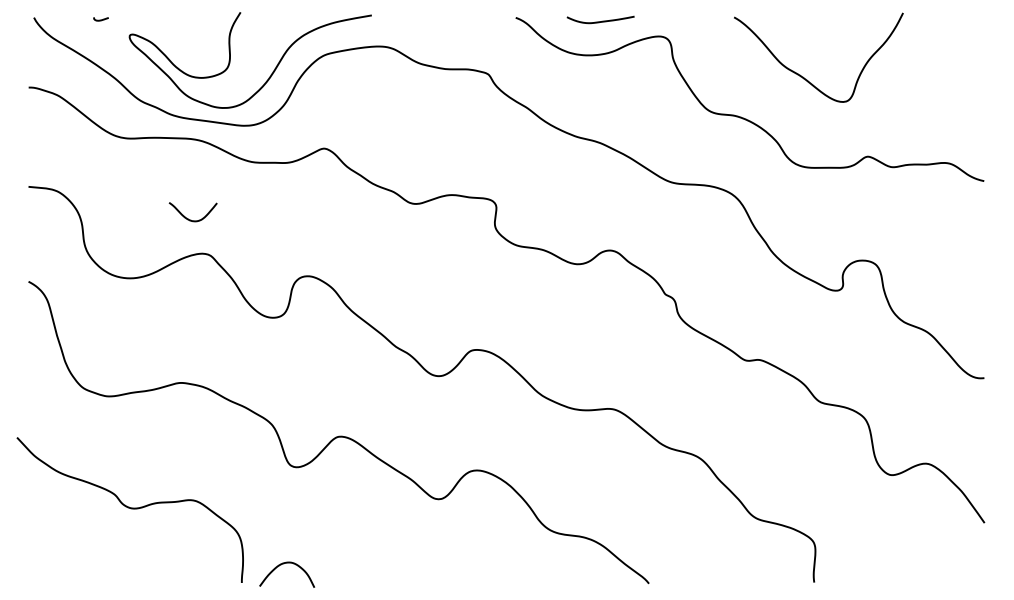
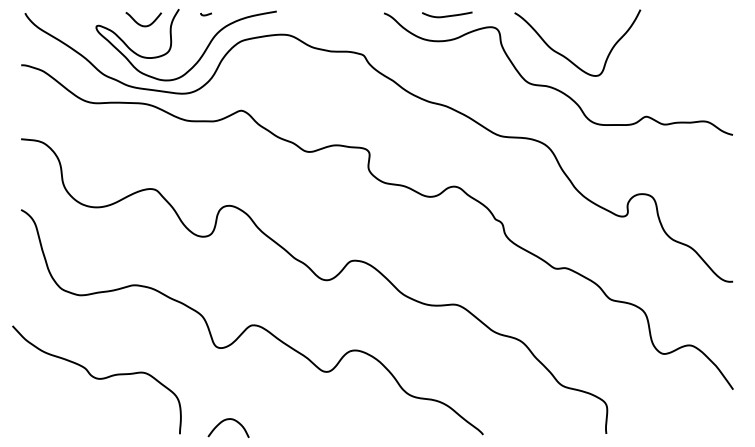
curve: (100, 19) -> (205, 14), moved
curve: (803, 76) -> (566, 57), moved
curve: (191, 219) -> (142, 24), moved
curve: (283, 564) -> (225, 420), moved

